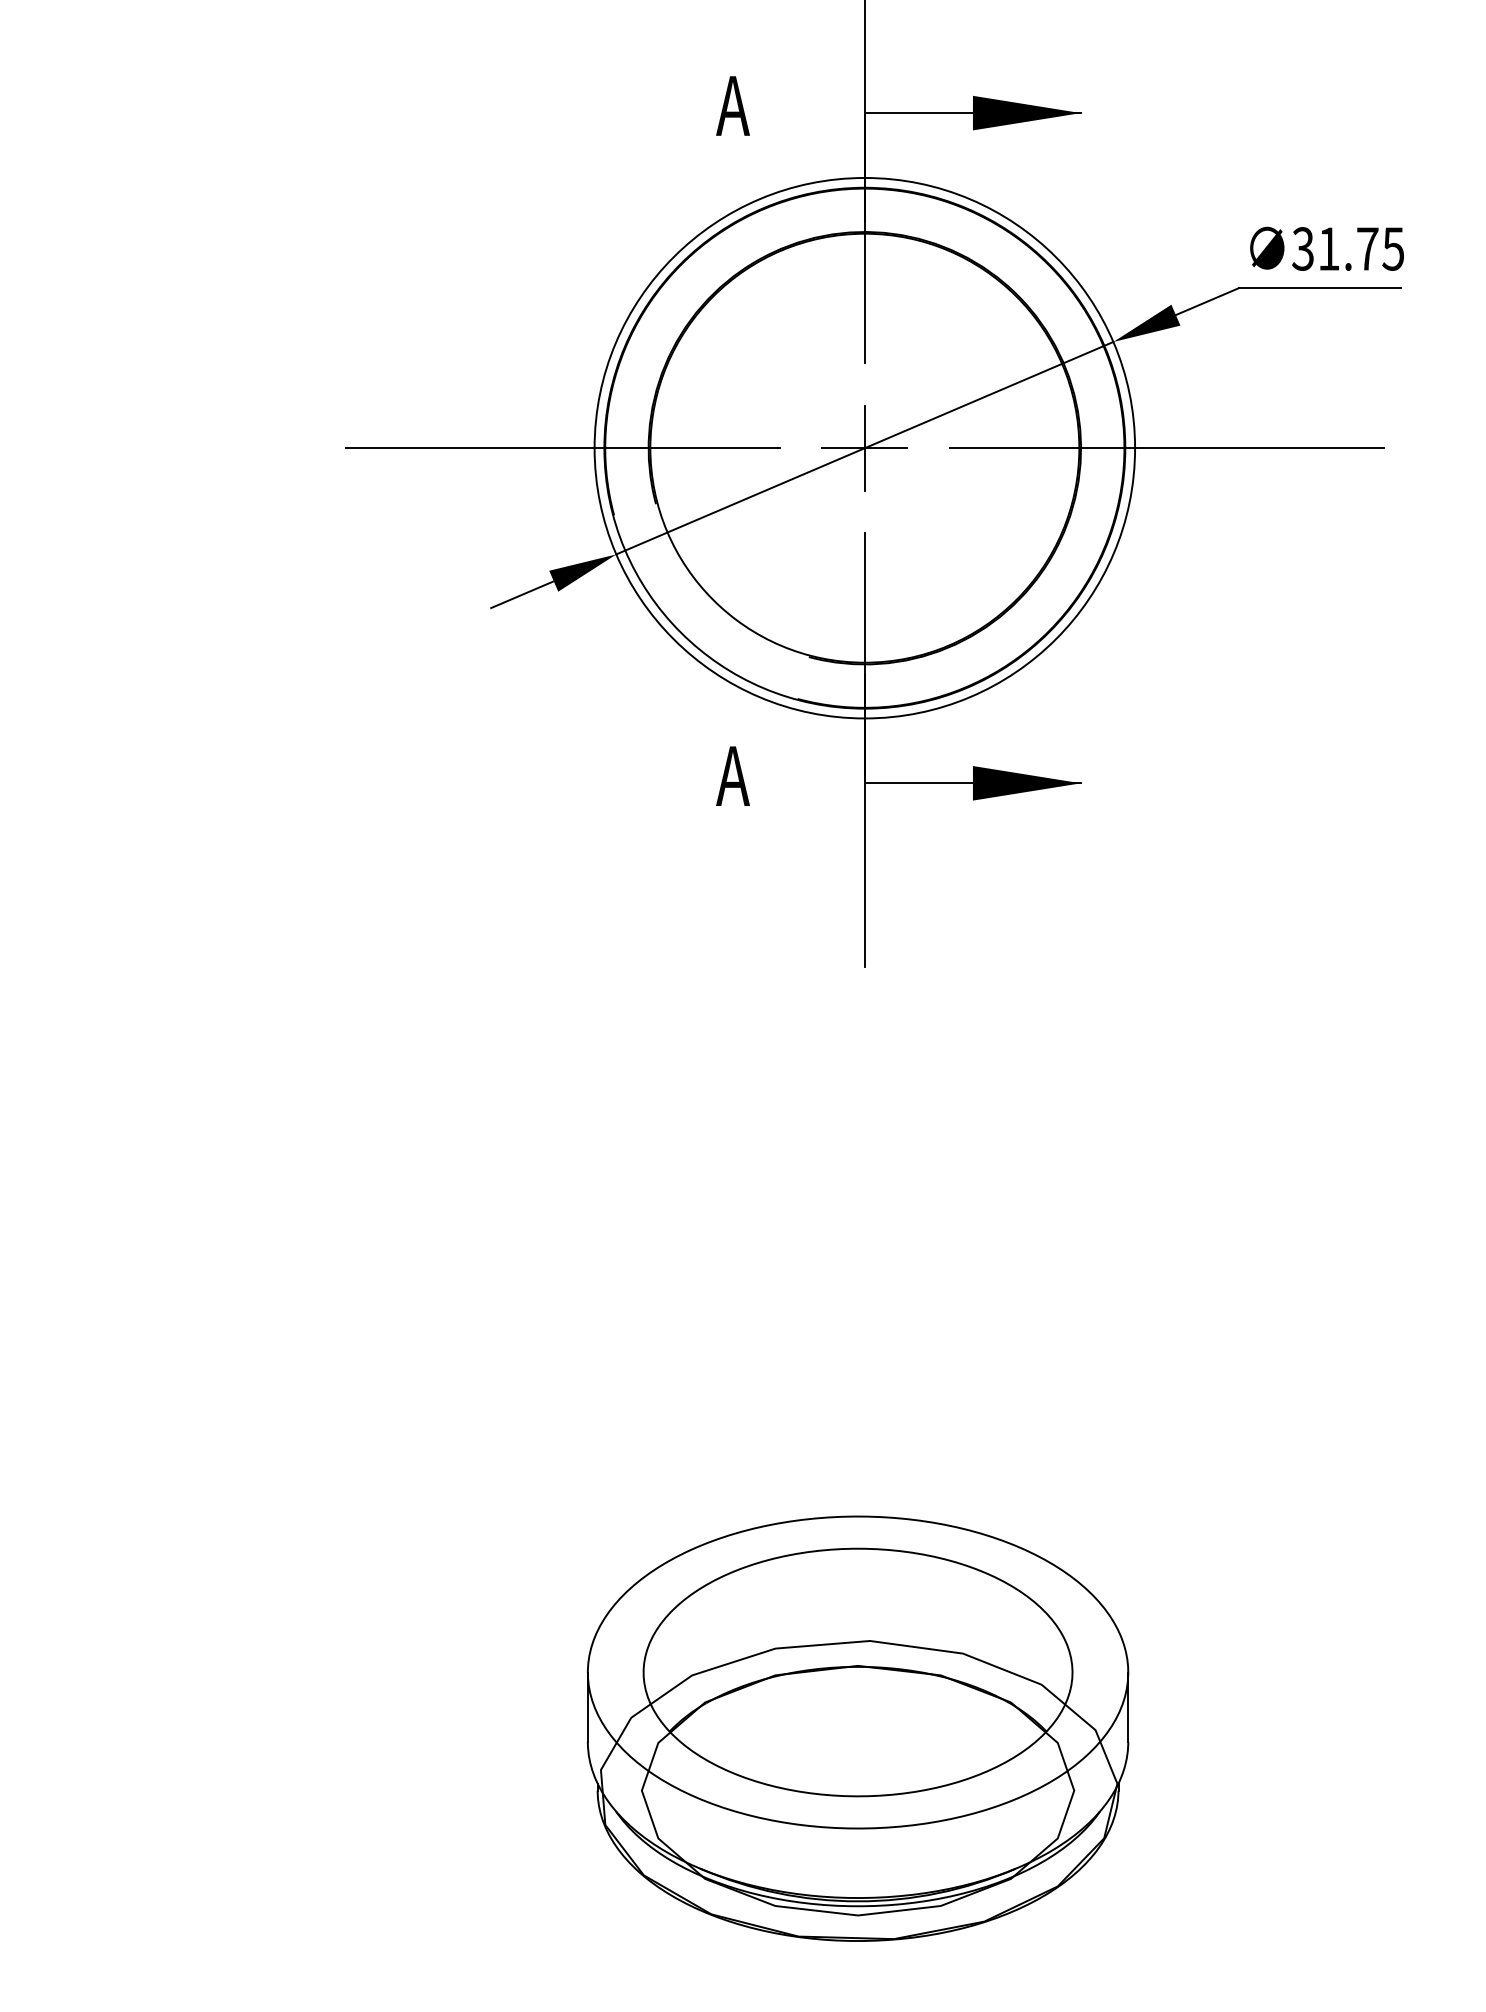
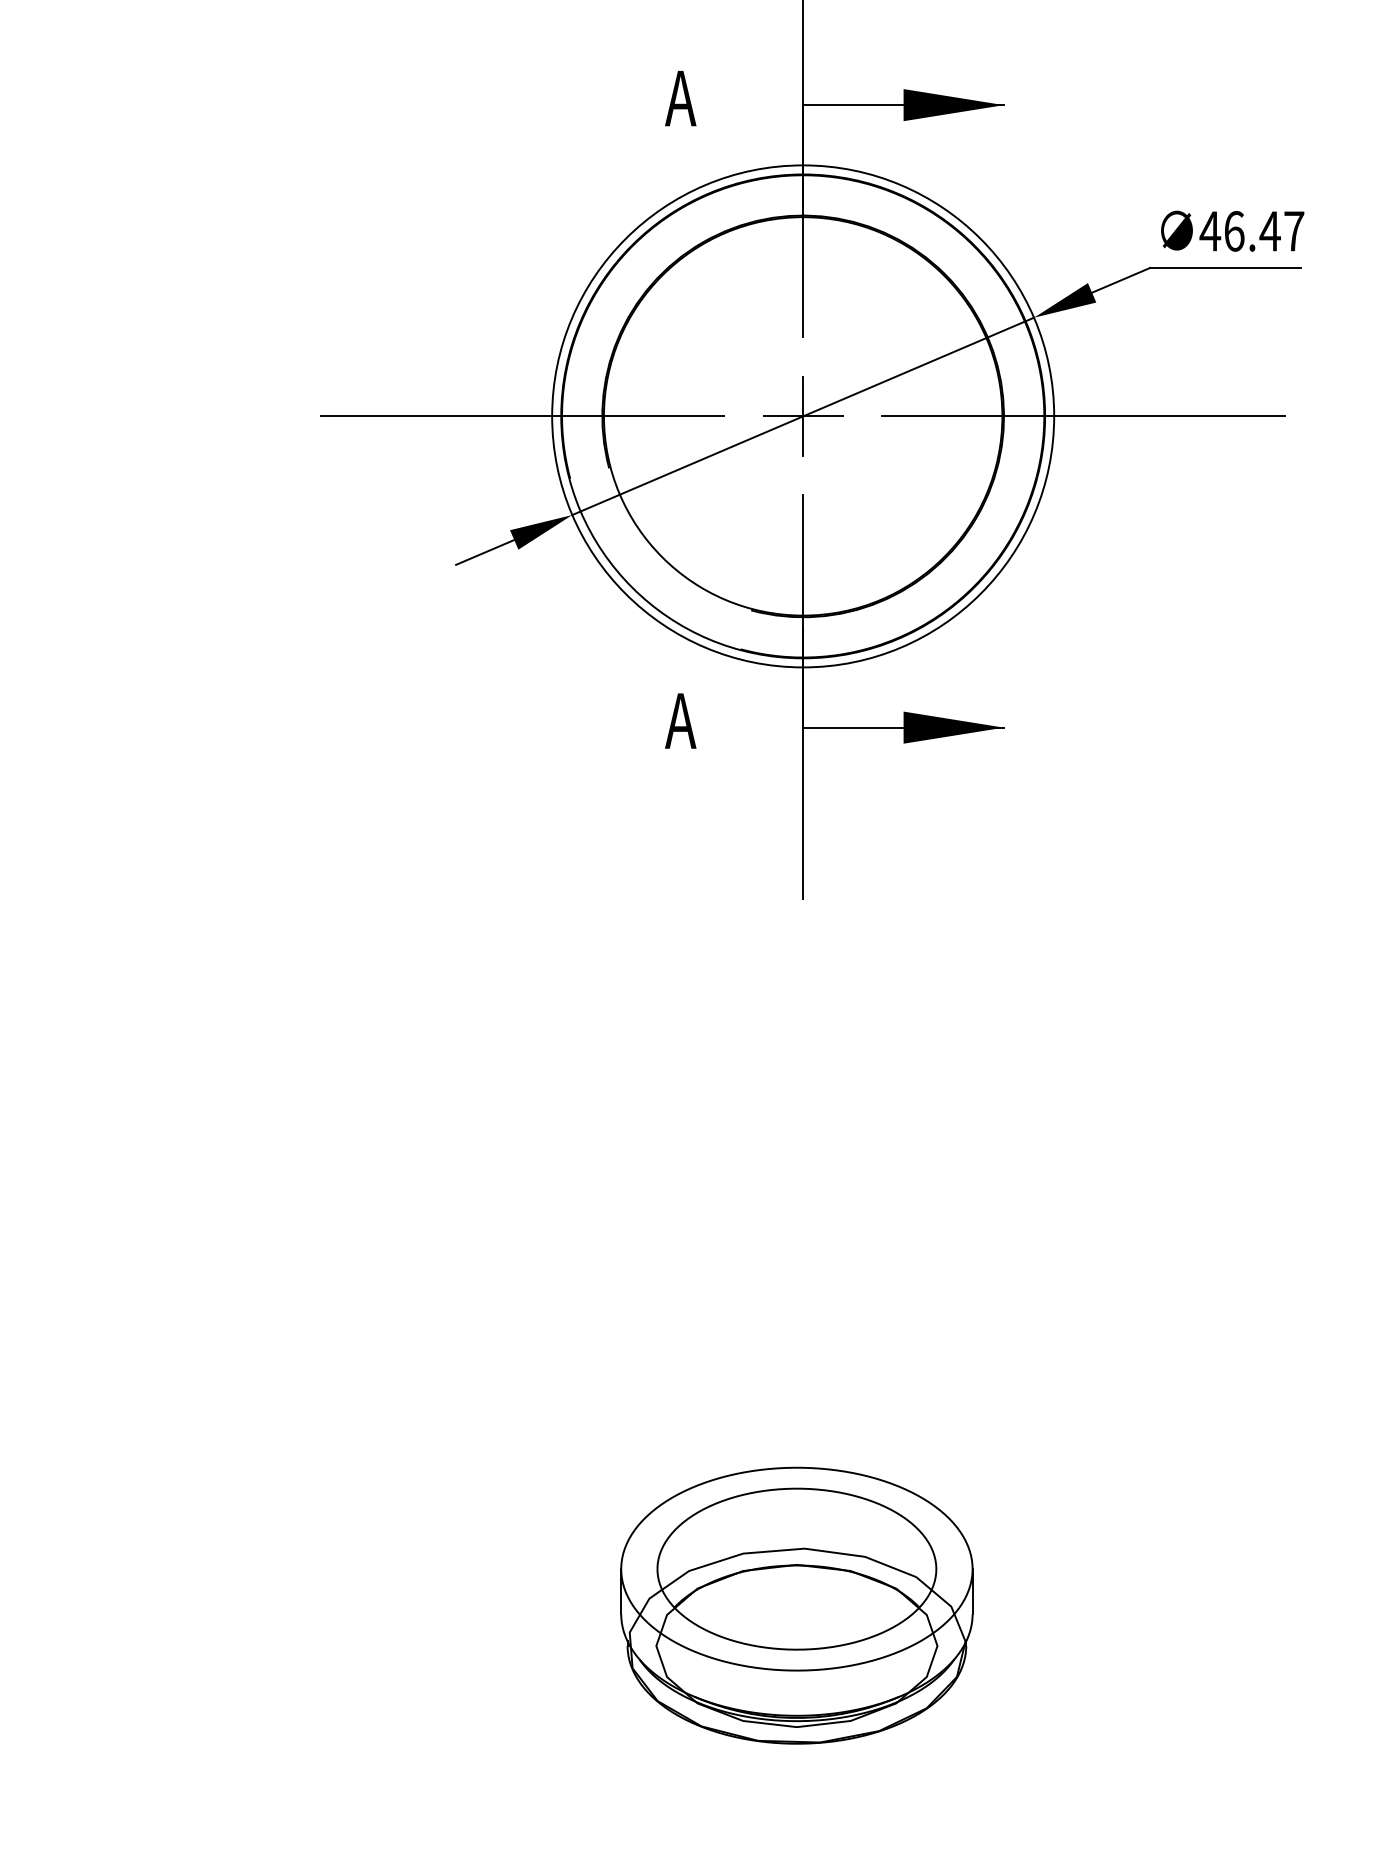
text: (1347, 249) -> (1251, 231), 31.75 -> 46.47
part: (857, 1728) -> (796, 1605), size x0.7

